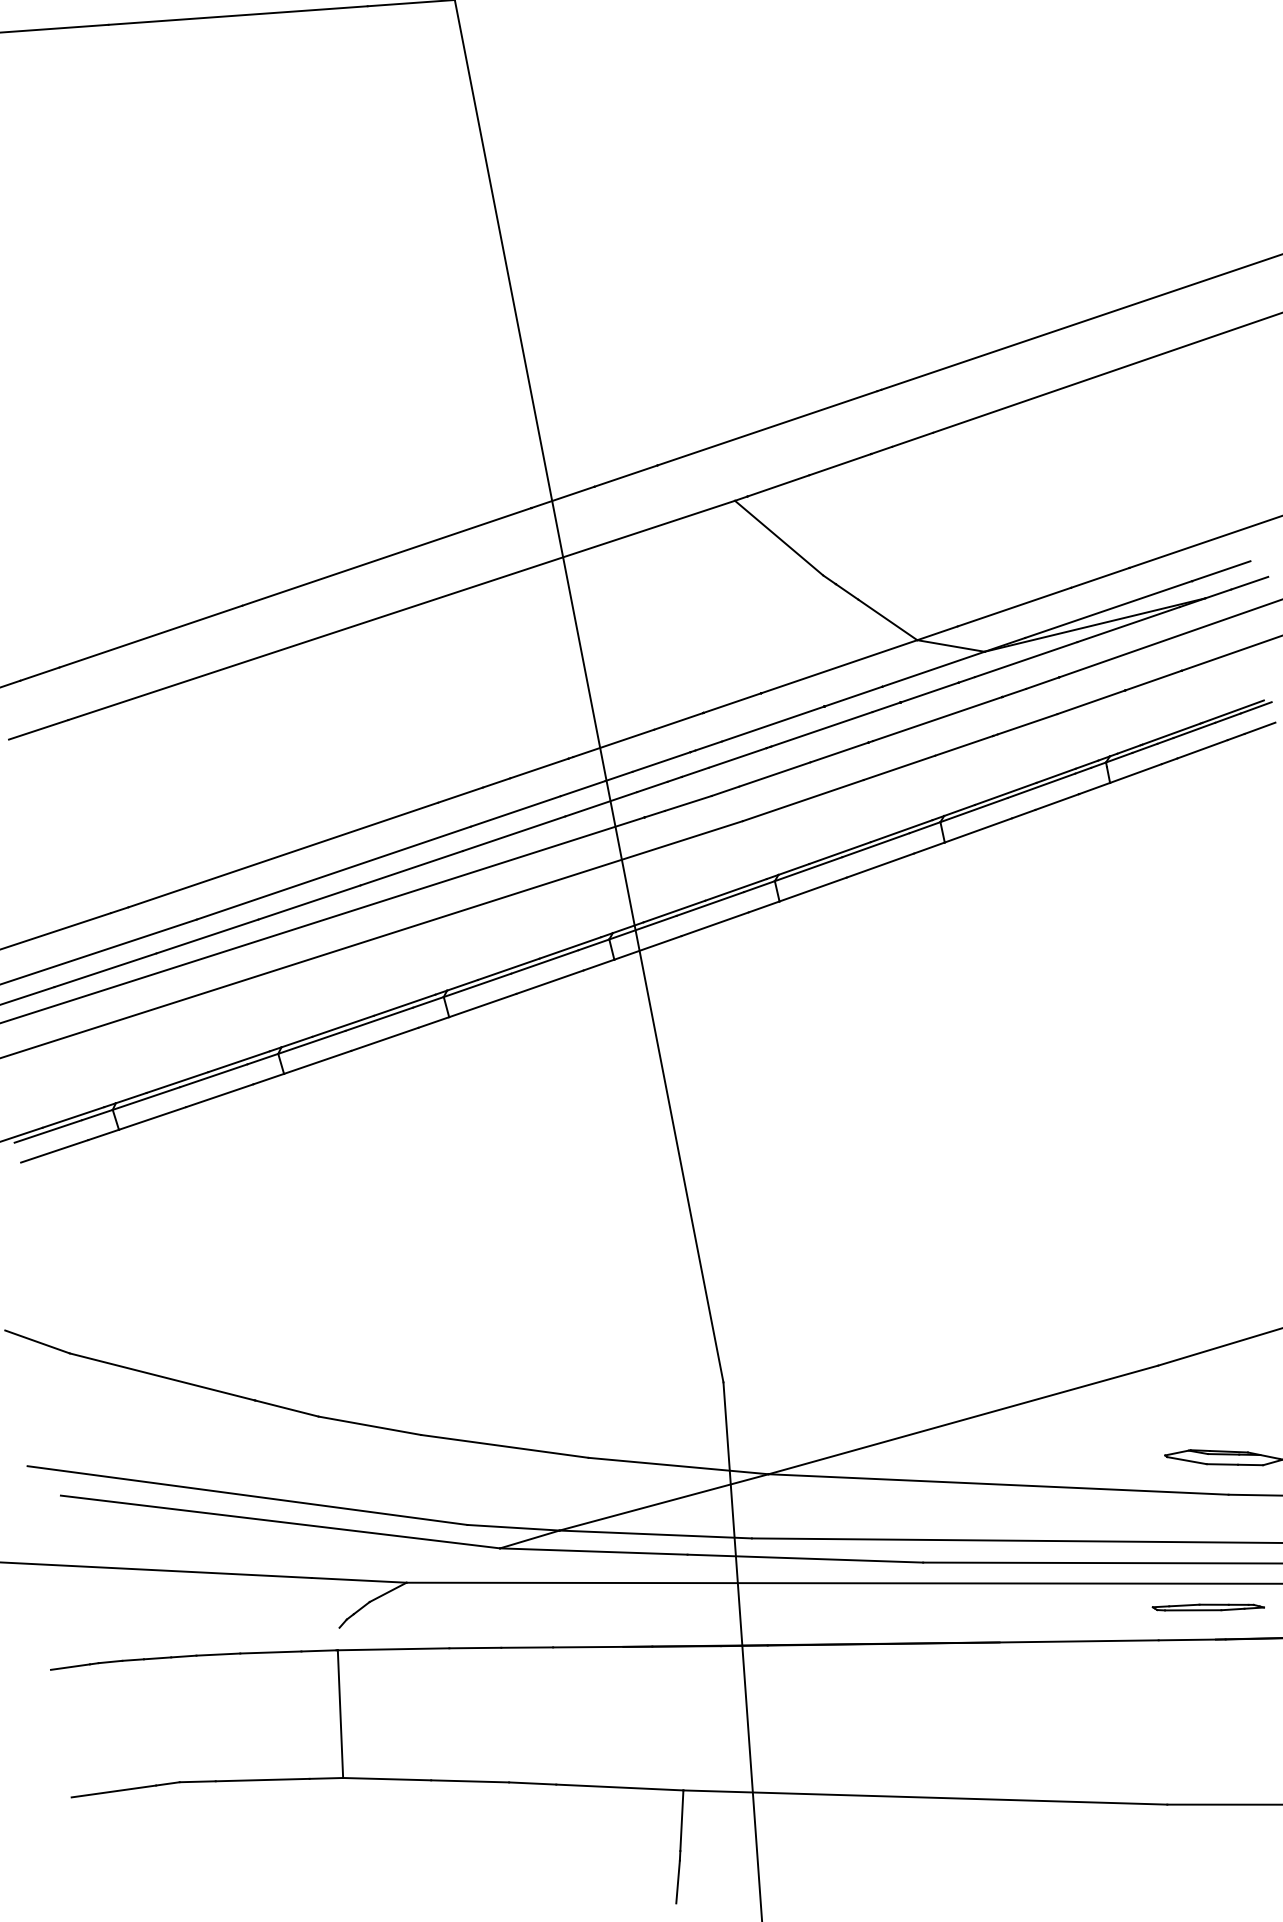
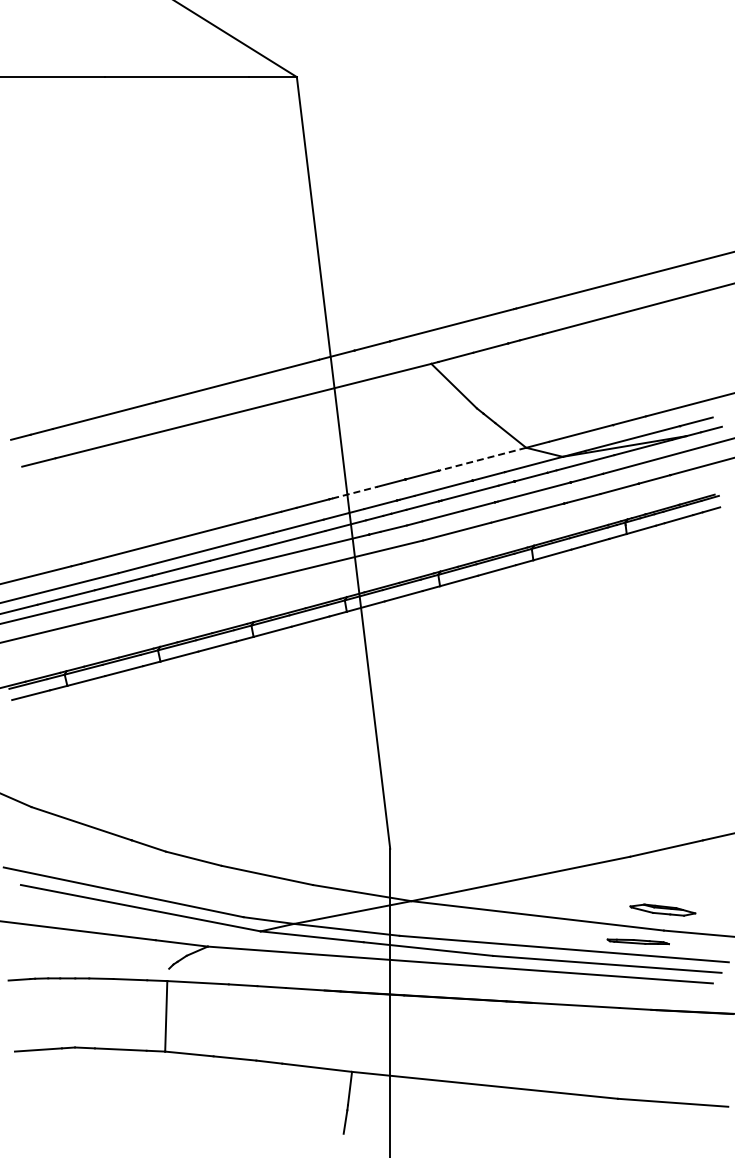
line: (837, 667) -> (481, 459), solid -> dashed
line: (614, 743) -> (355, 492), solid -> dashed
part: (1206, 1606) -> (637, 941), moved

